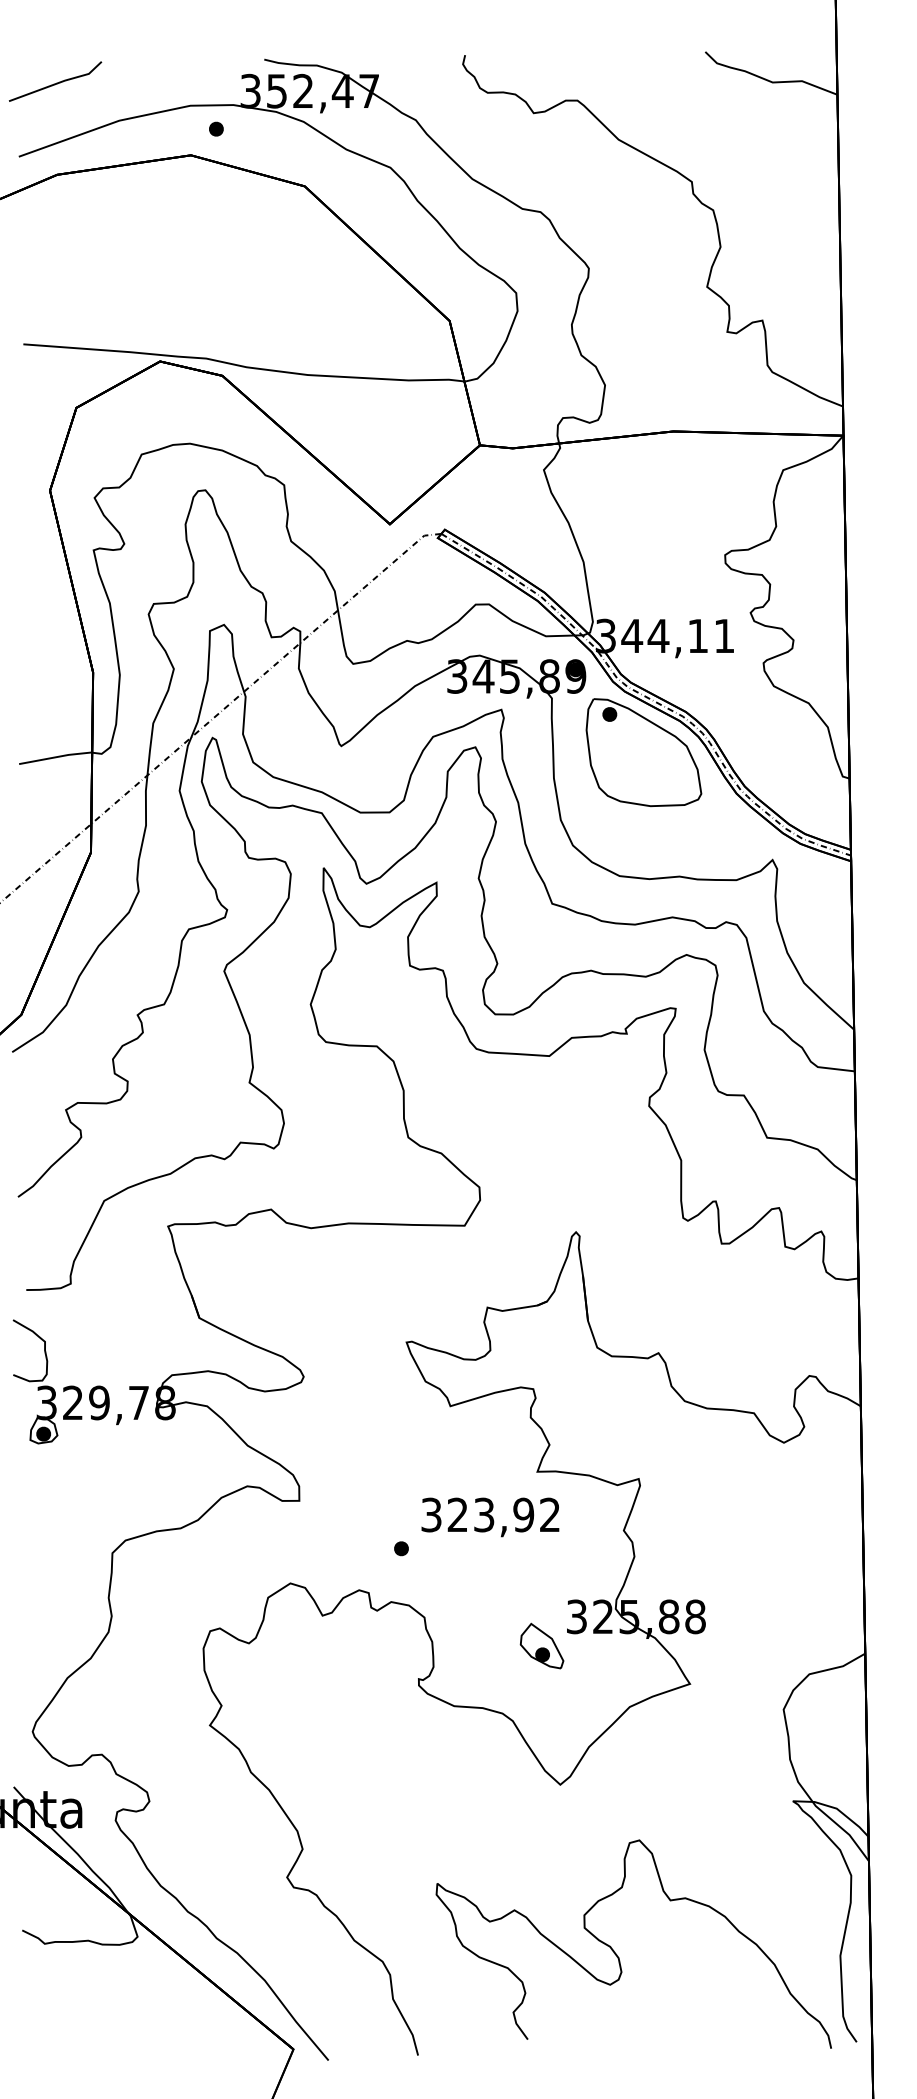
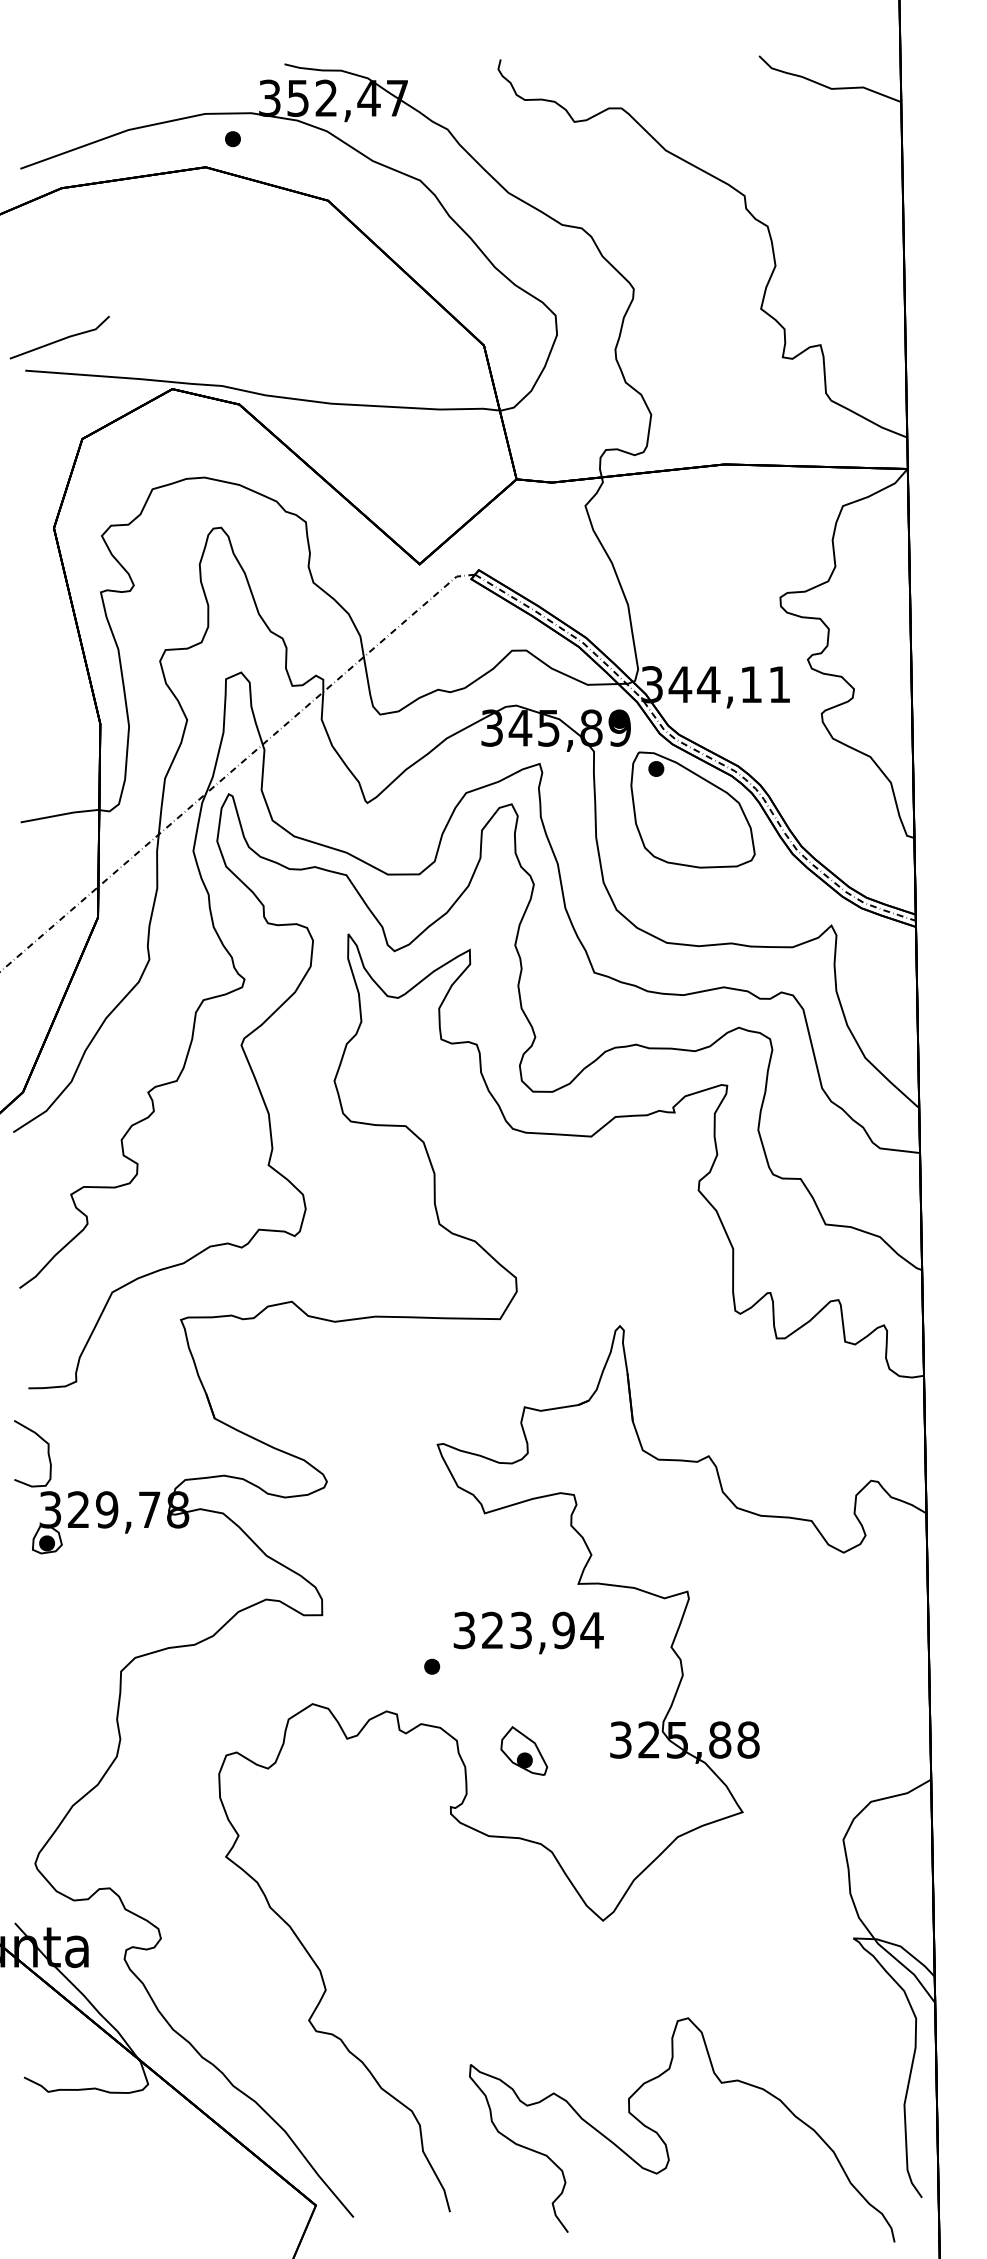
line: (56, 82) -> (60, 338), moved
text: (550, 1514) -> (592, 1629), 323,92 -> 323,94
part: (541, 1645) -> (523, 1750), moved
curve: (617, 1954) -> (664, 2141), moved

